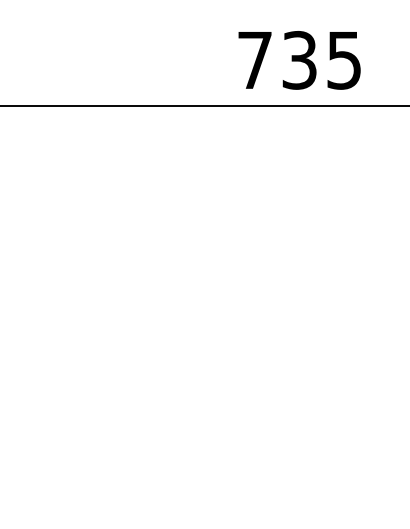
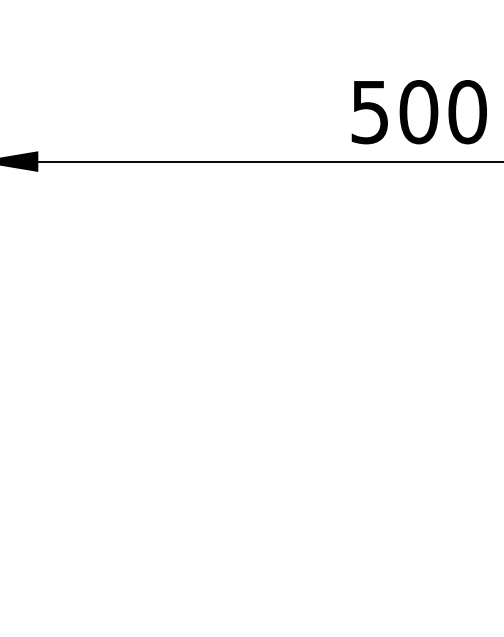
text: (299, 60) -> (418, 112), 735 -> 500

